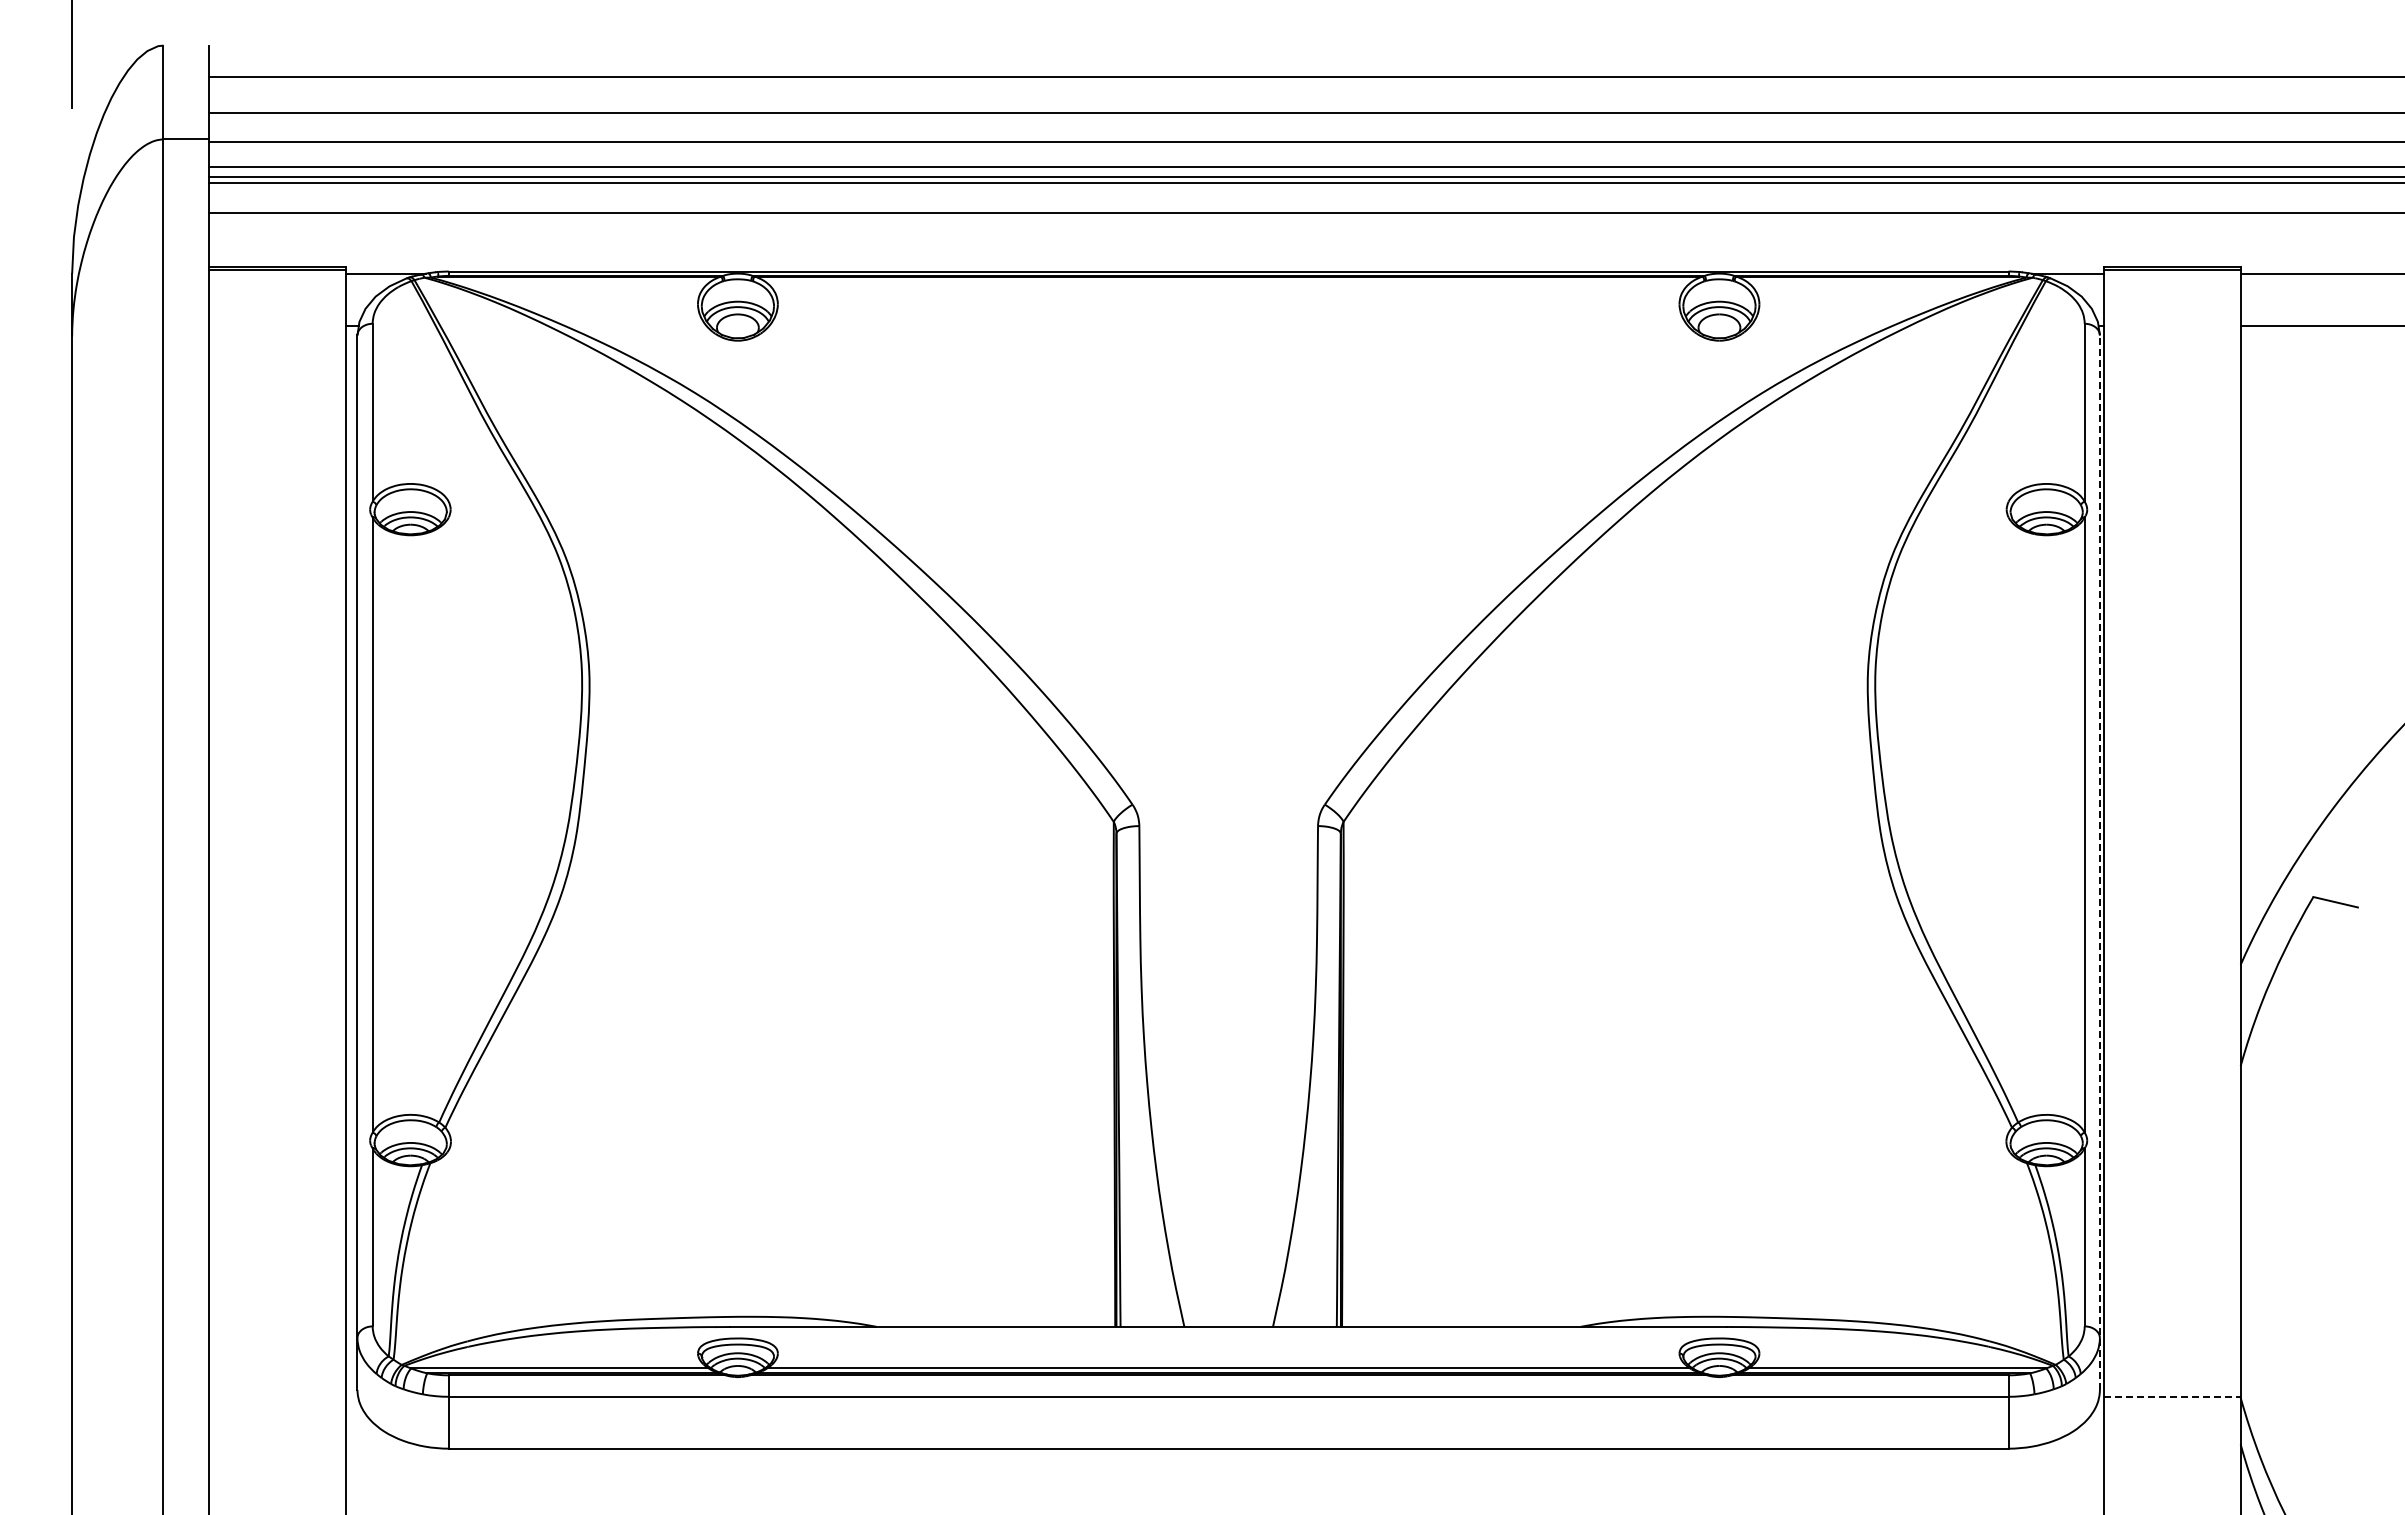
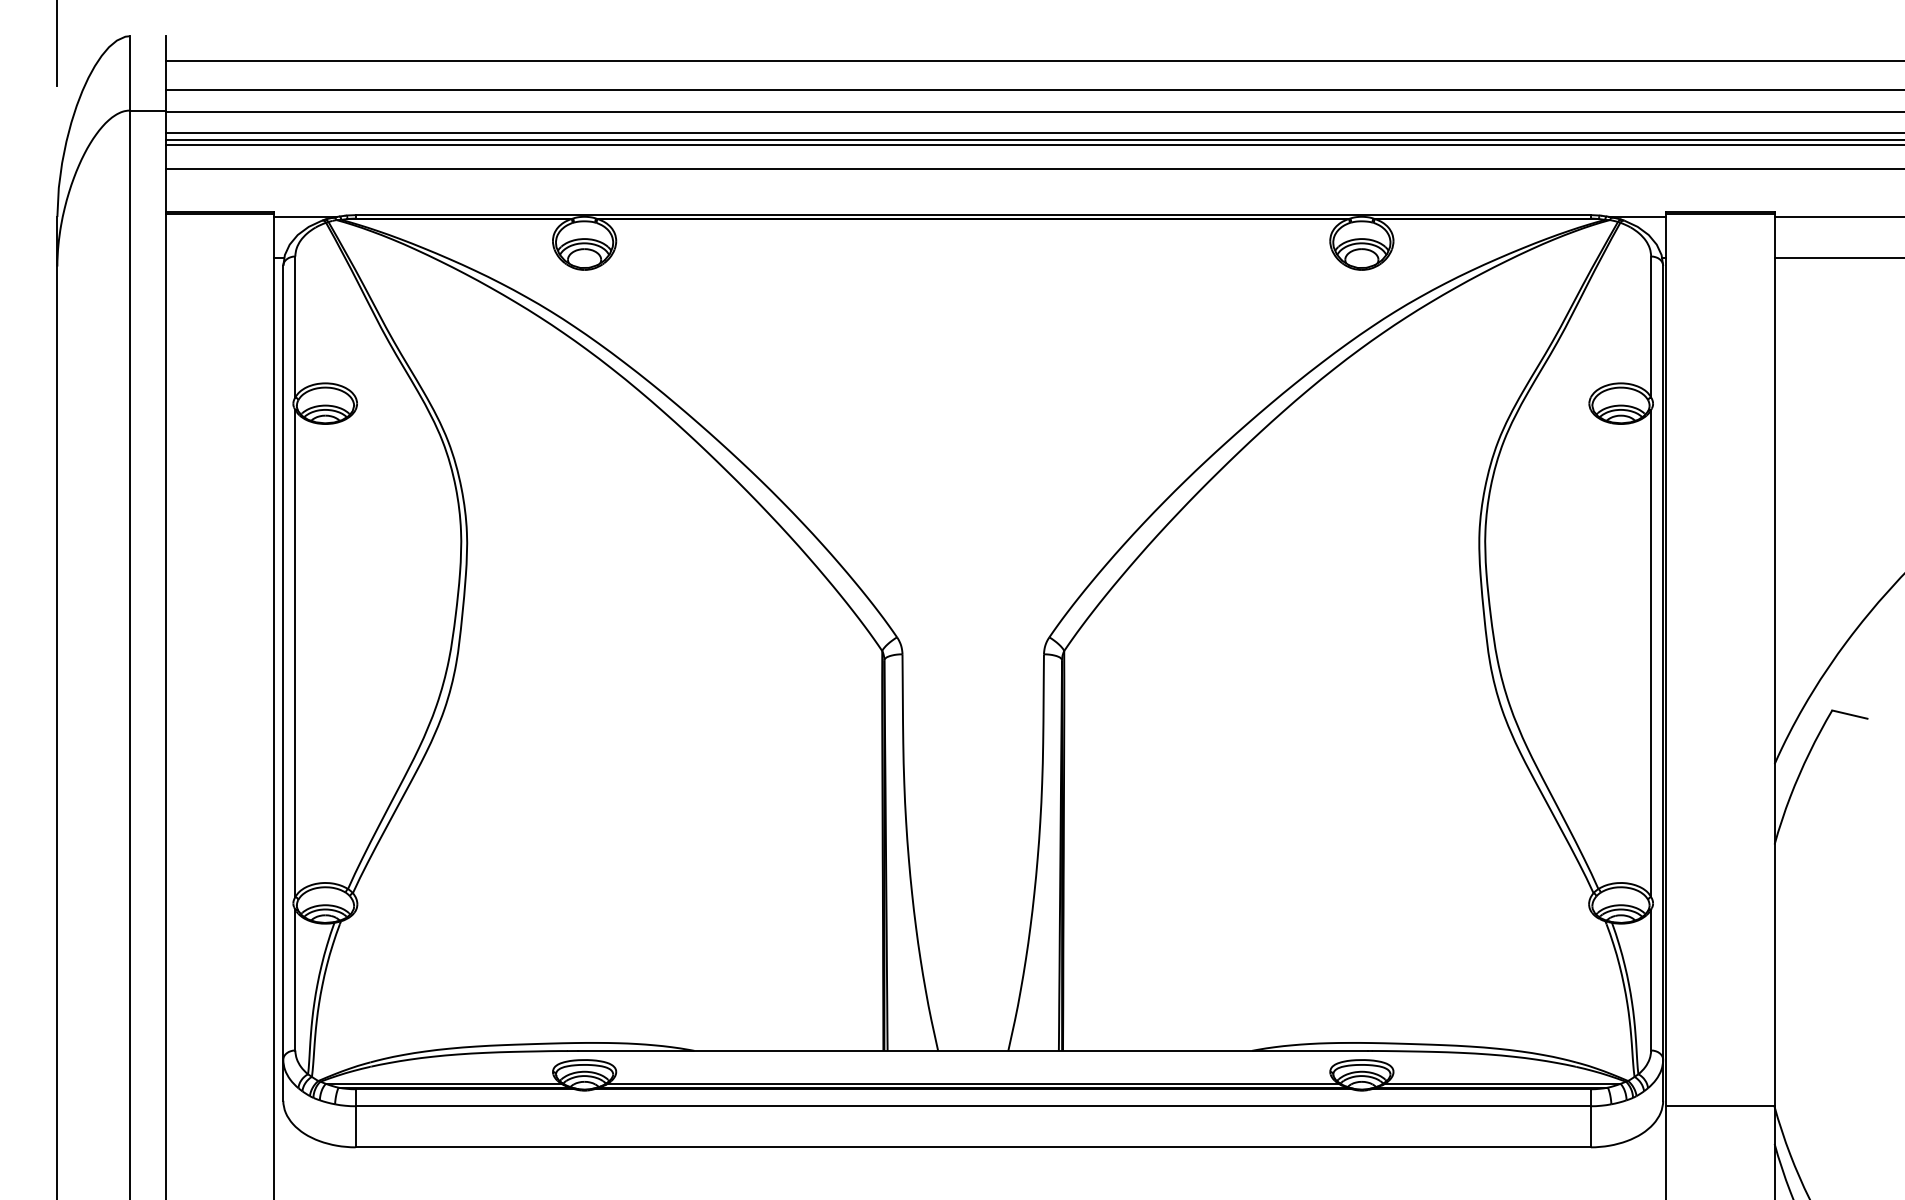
line: (2099, 862) -> (1662, 683), dashed -> solid
line: (2172, 1396) -> (1720, 1106), dashed -> solid

